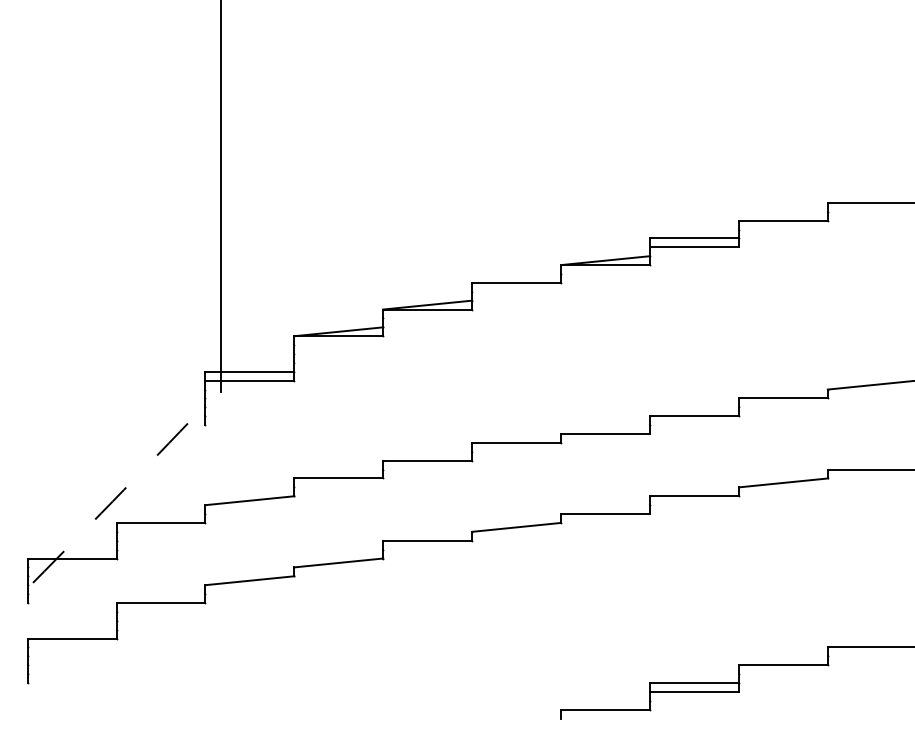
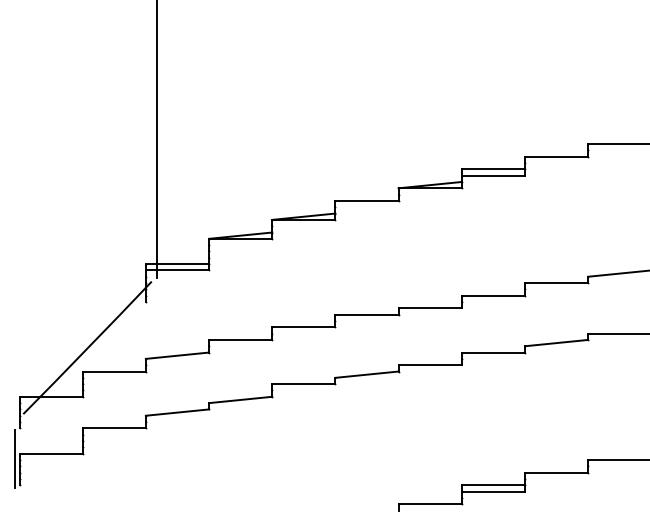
arc: (123, 490) -> (87, 348), dashed -> solid
line: (20, 646) -> (14, 459), added

